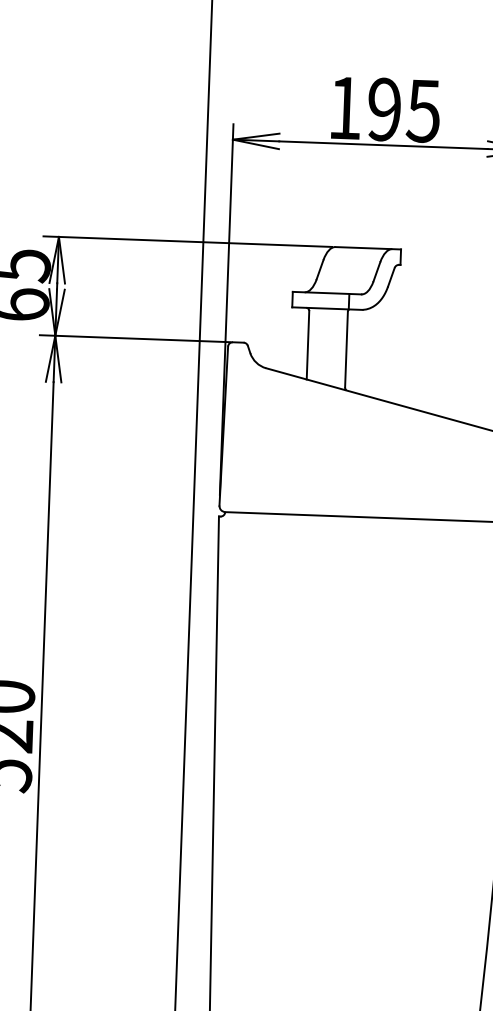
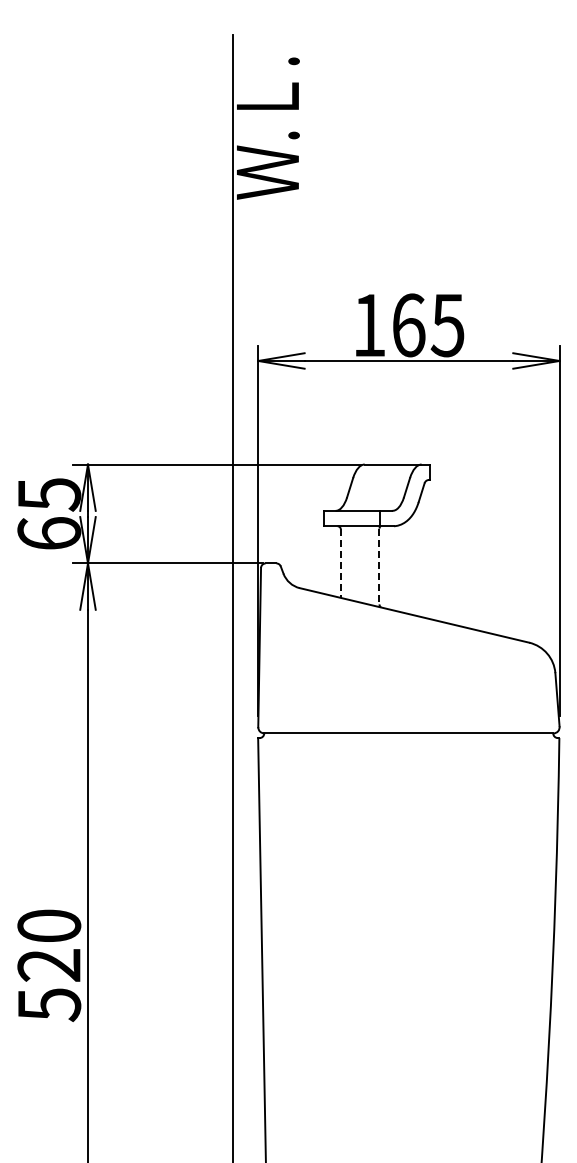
text: (384, 109) -> (408, 325), 195 -> 165
line: (307, 346) -> (340, 564), solid -> dashed
line: (346, 349) -> (379, 566), solid -> dashed

